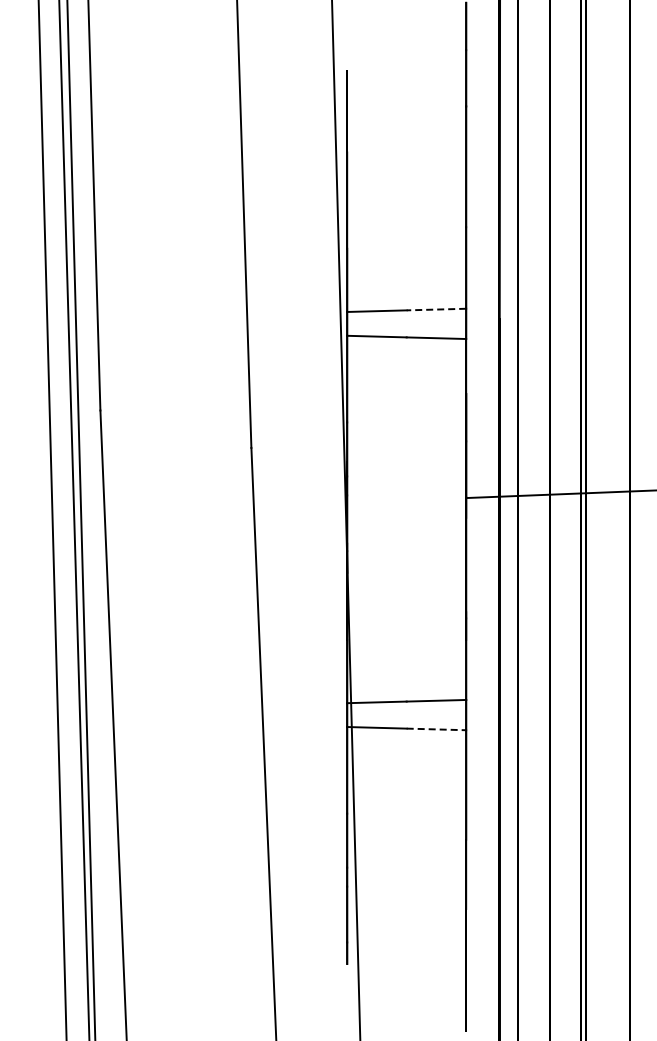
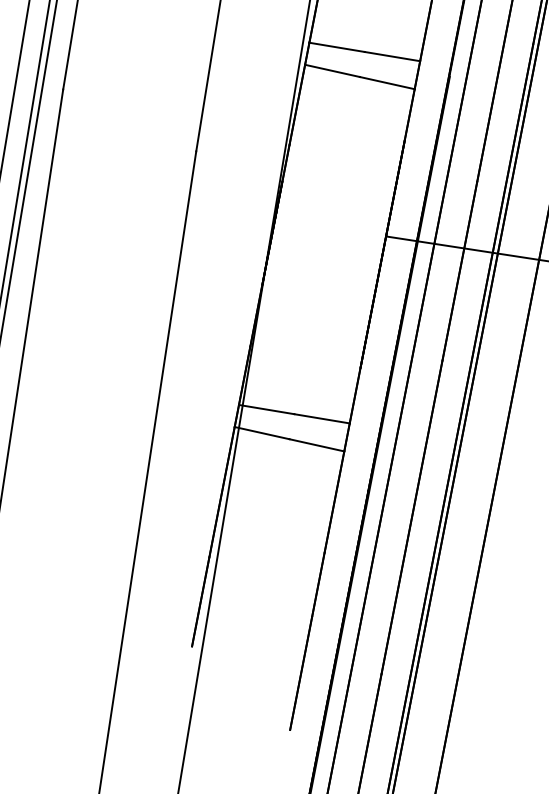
line: (436, 309) -> (392, 56), dashed -> solid
line: (436, 729) -> (316, 445), dashed -> solid

